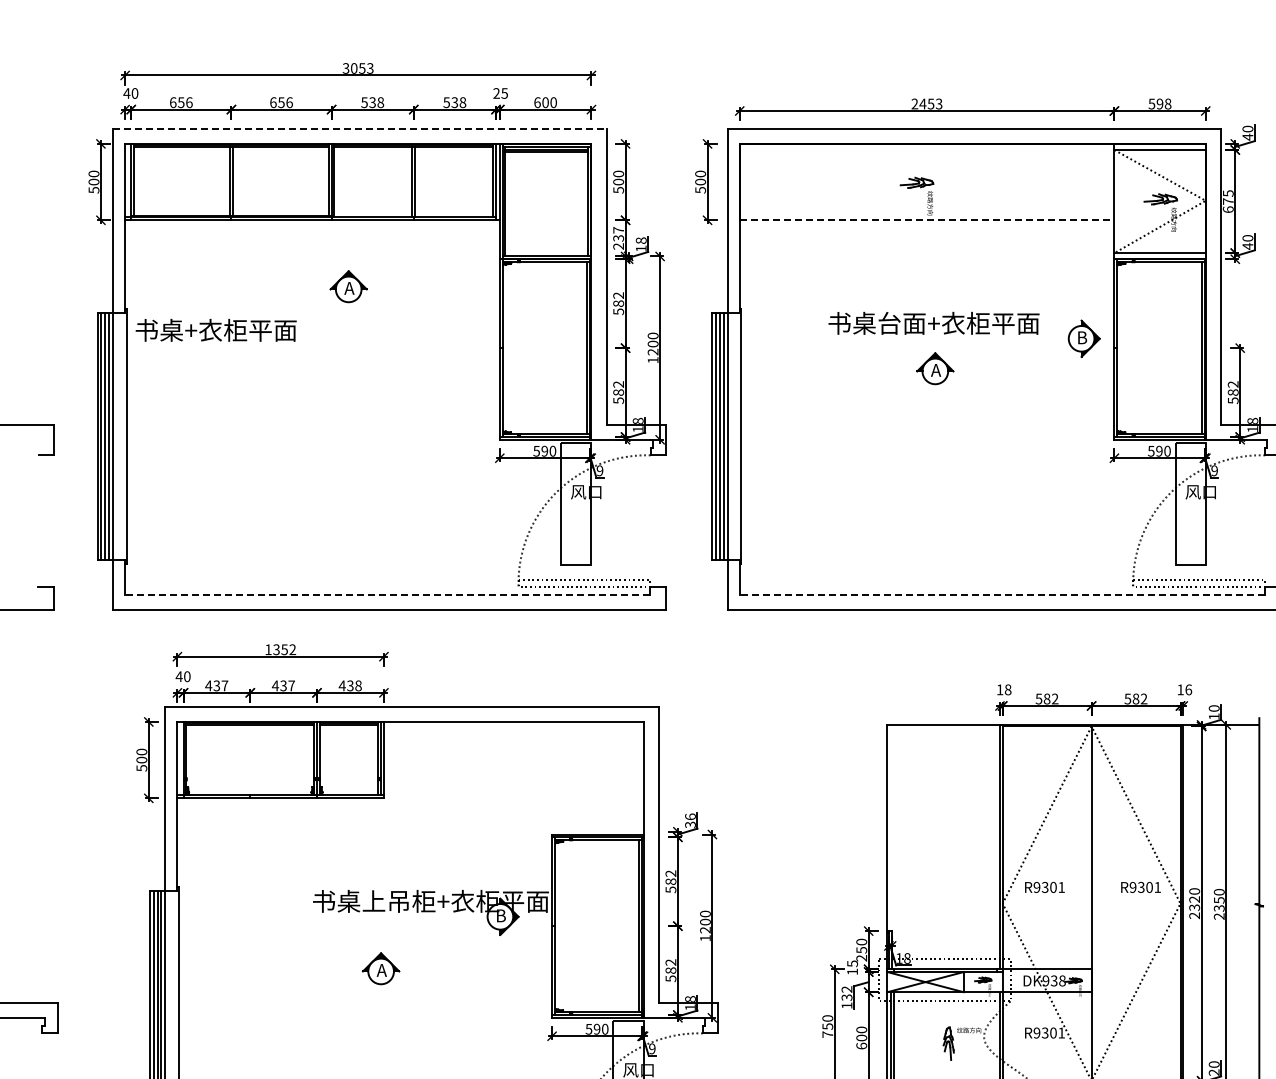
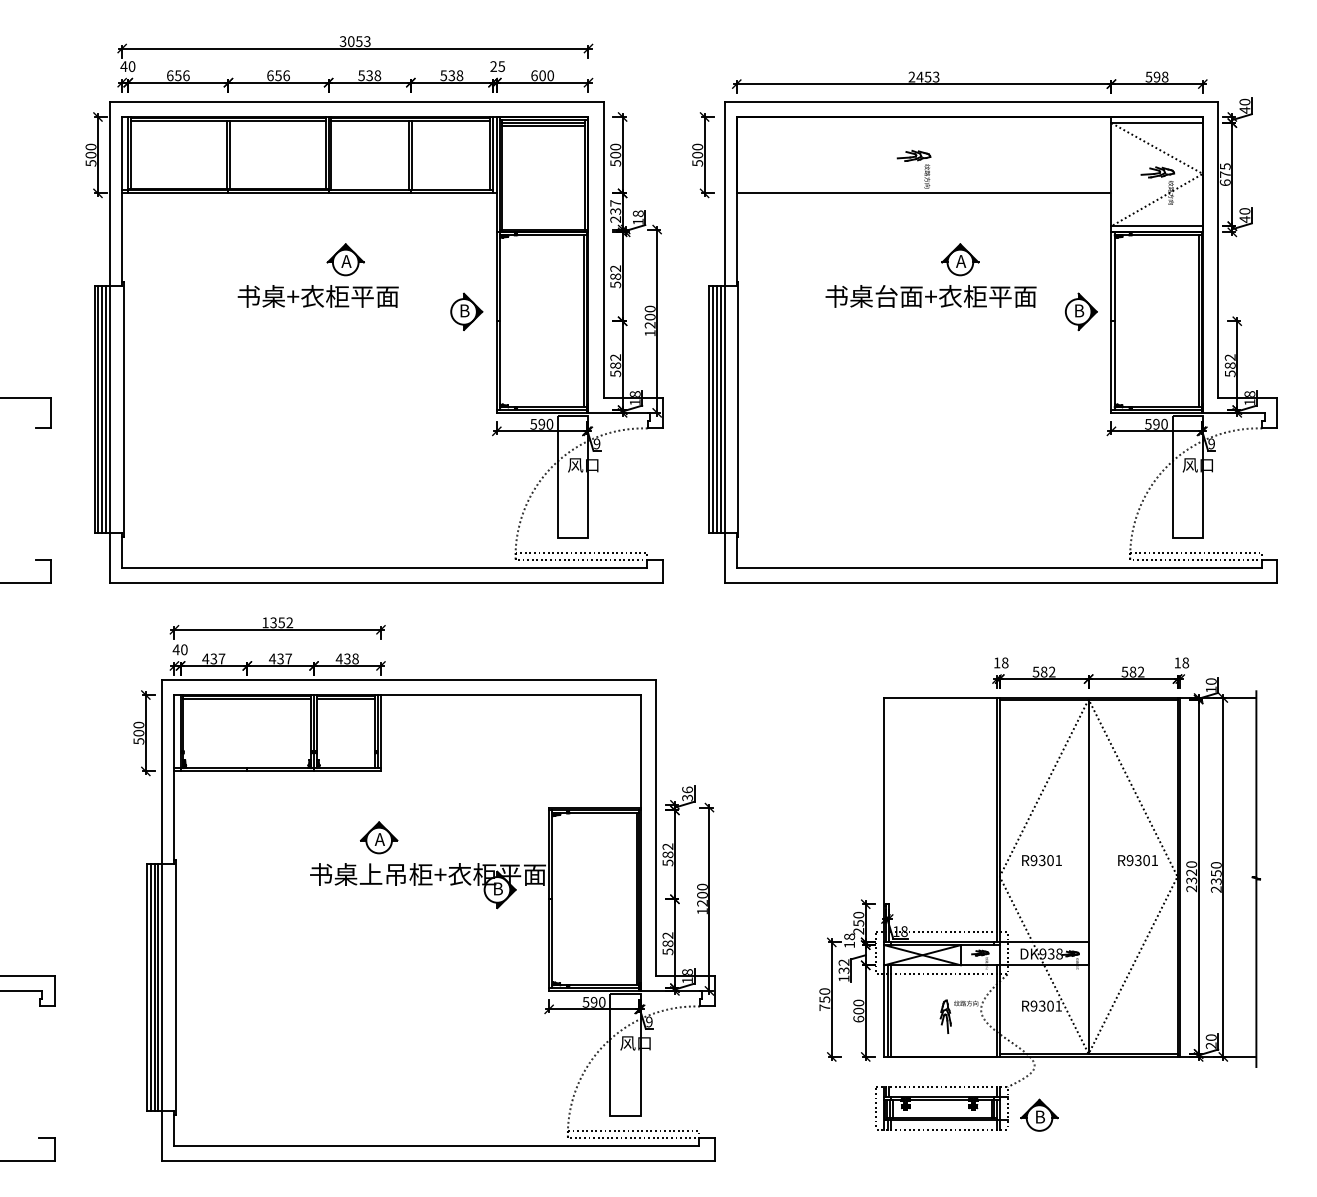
line: (359, 128) -> (356, 101), dashed -> solid
line: (927, 220) -> (924, 193), dashed -> solid
text: (215, 330) -> (317, 296), moved
part: (469, 338) -> (466, 311), added
part: (935, 368) -> (960, 259), moved
line: (387, 594) -> (384, 567), dashed -> solid
line: (1001, 594) -> (998, 567), dashed -> solid
text: (1188, 689) -> (1185, 662), 16 -> 18
text: (852, 963) -> (849, 936), 15 -> 18
part: (381, 968) -> (379, 837), moved

